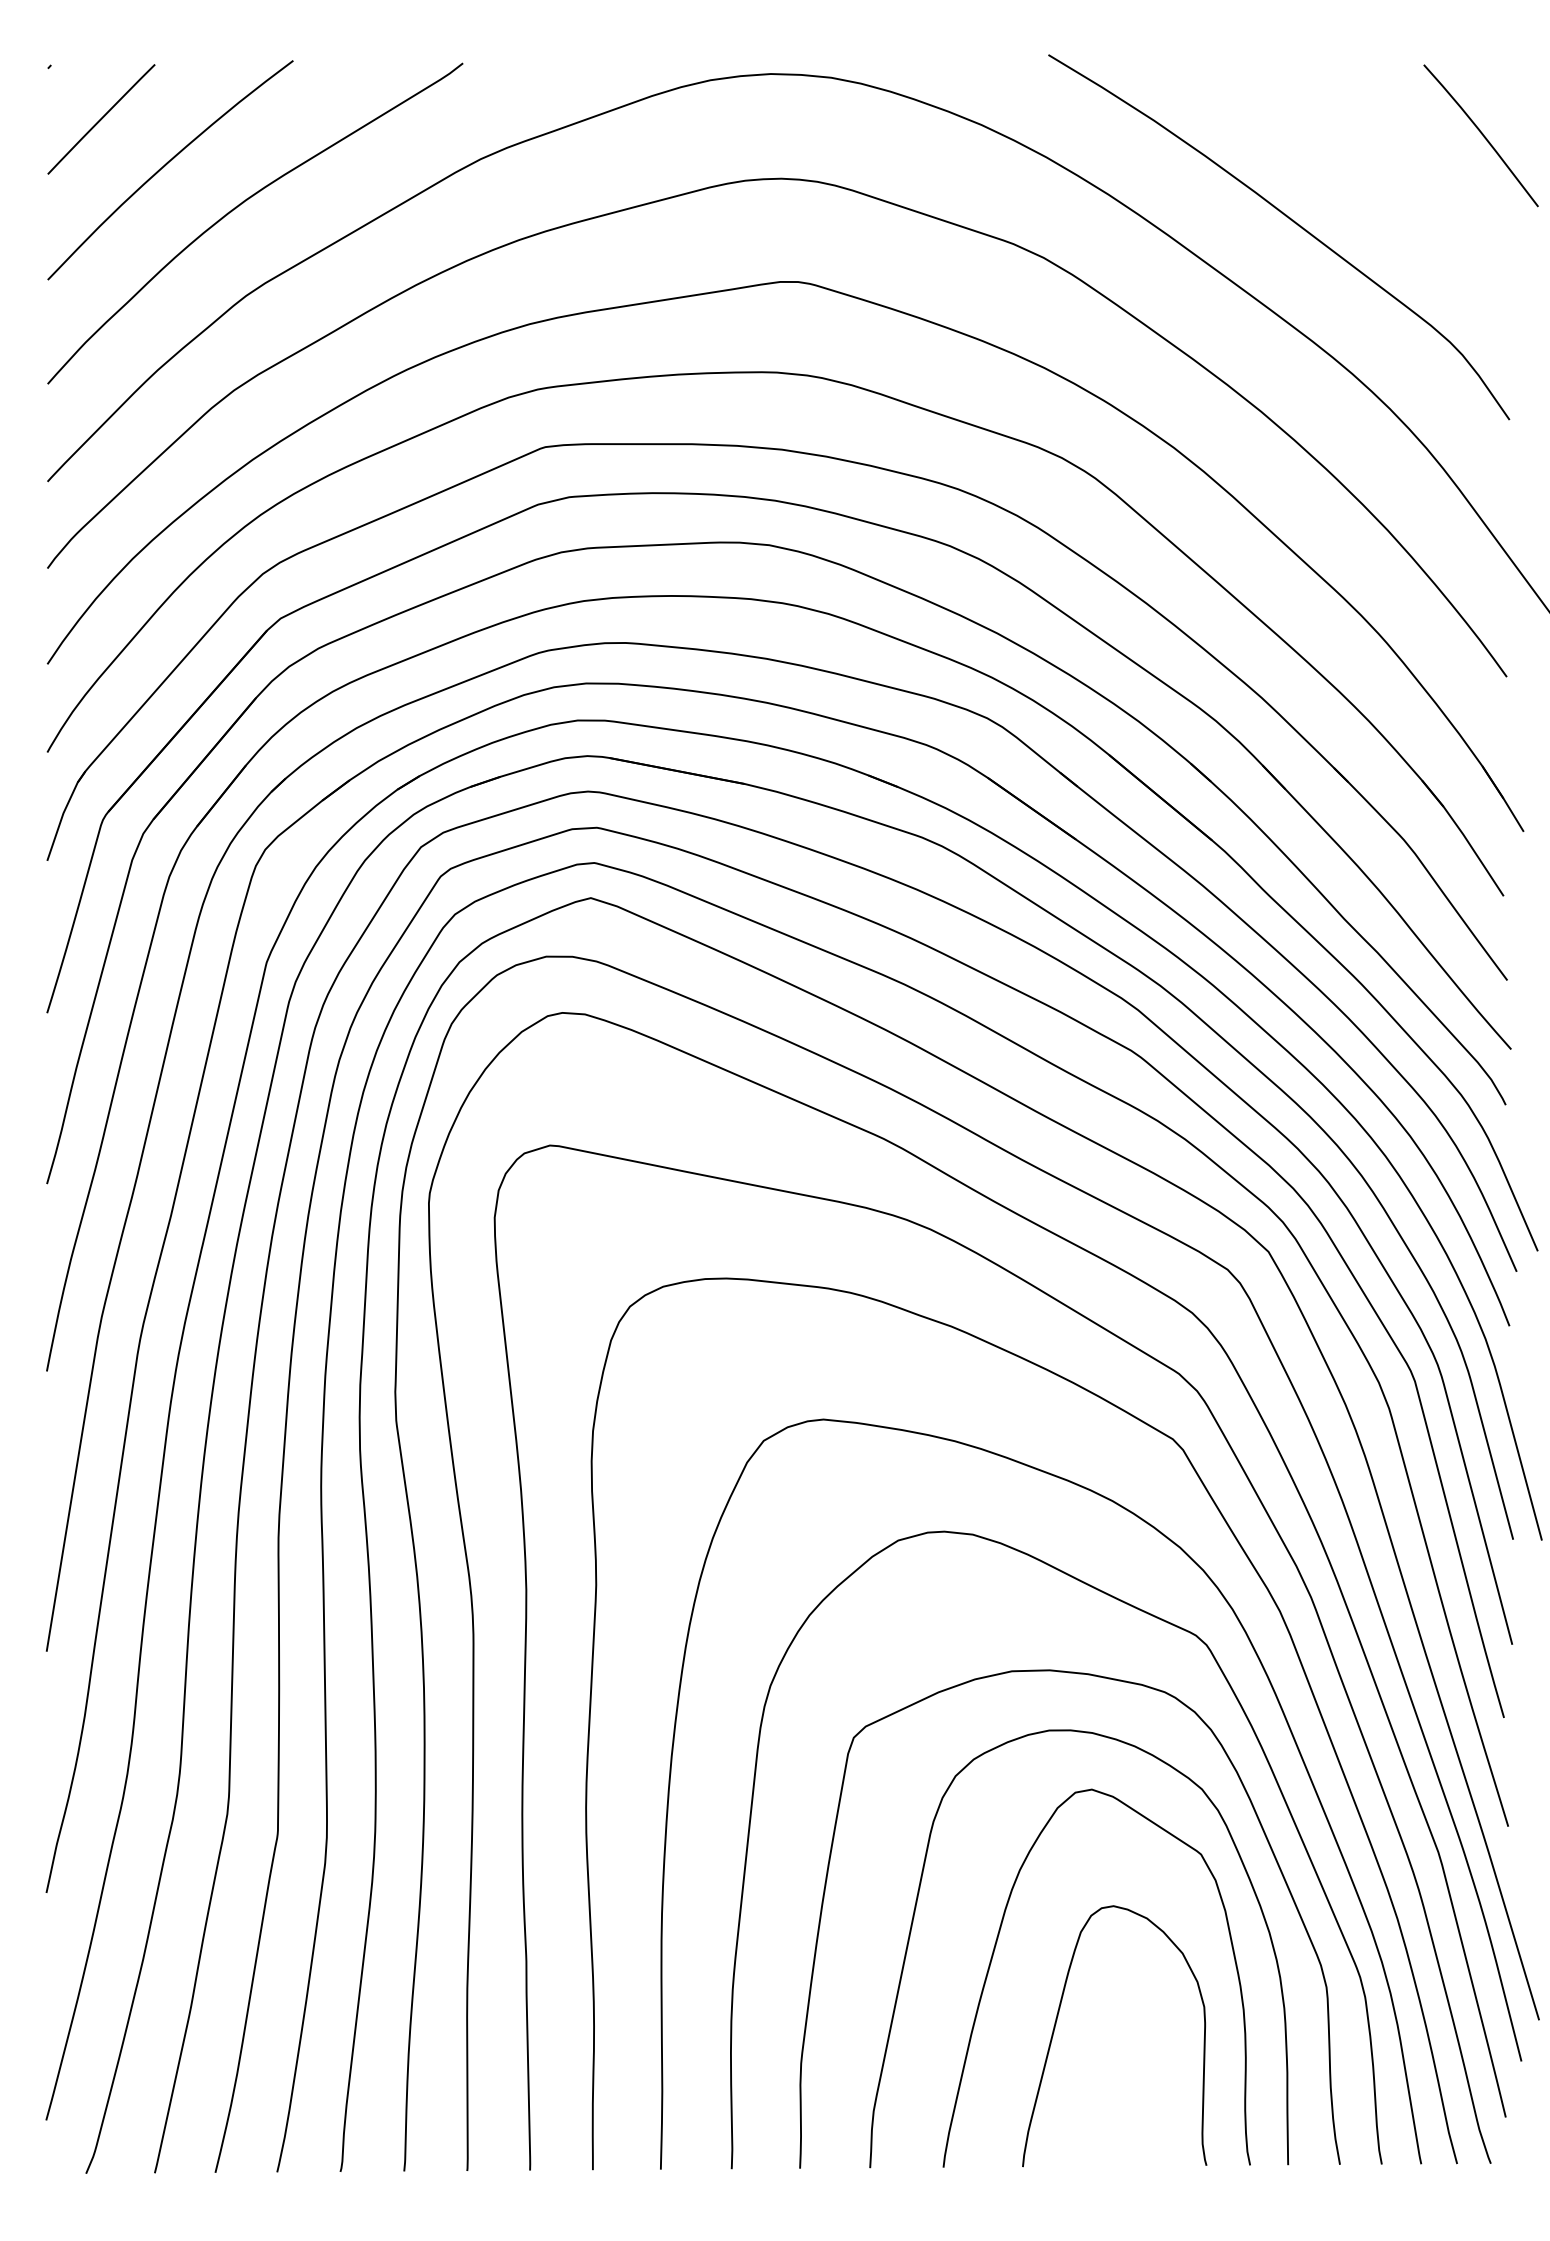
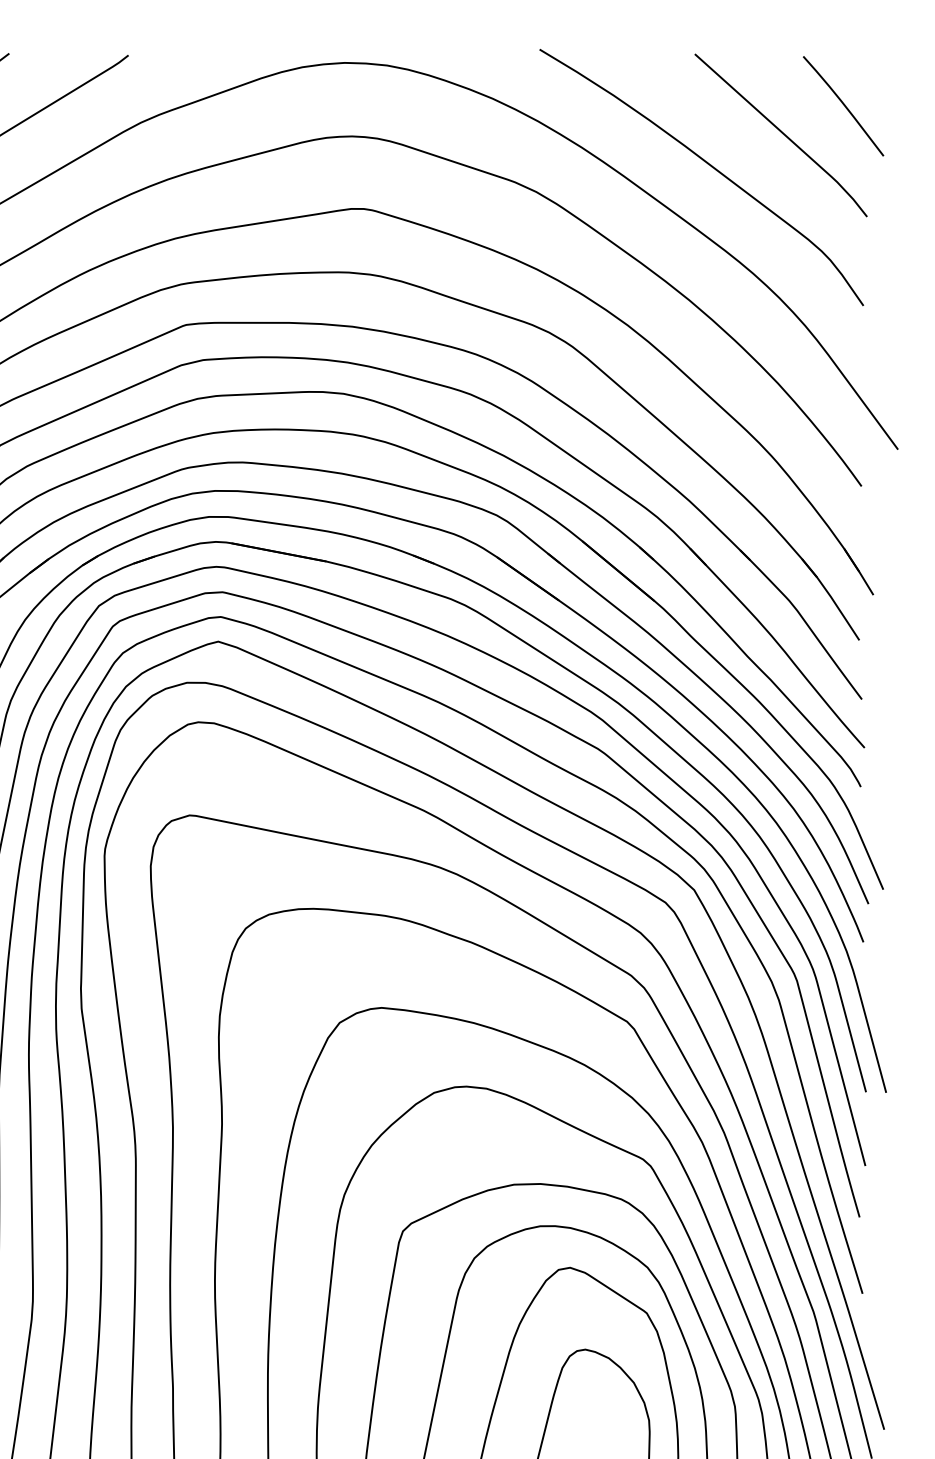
line: (1394, 175) -> (782, 134), added

